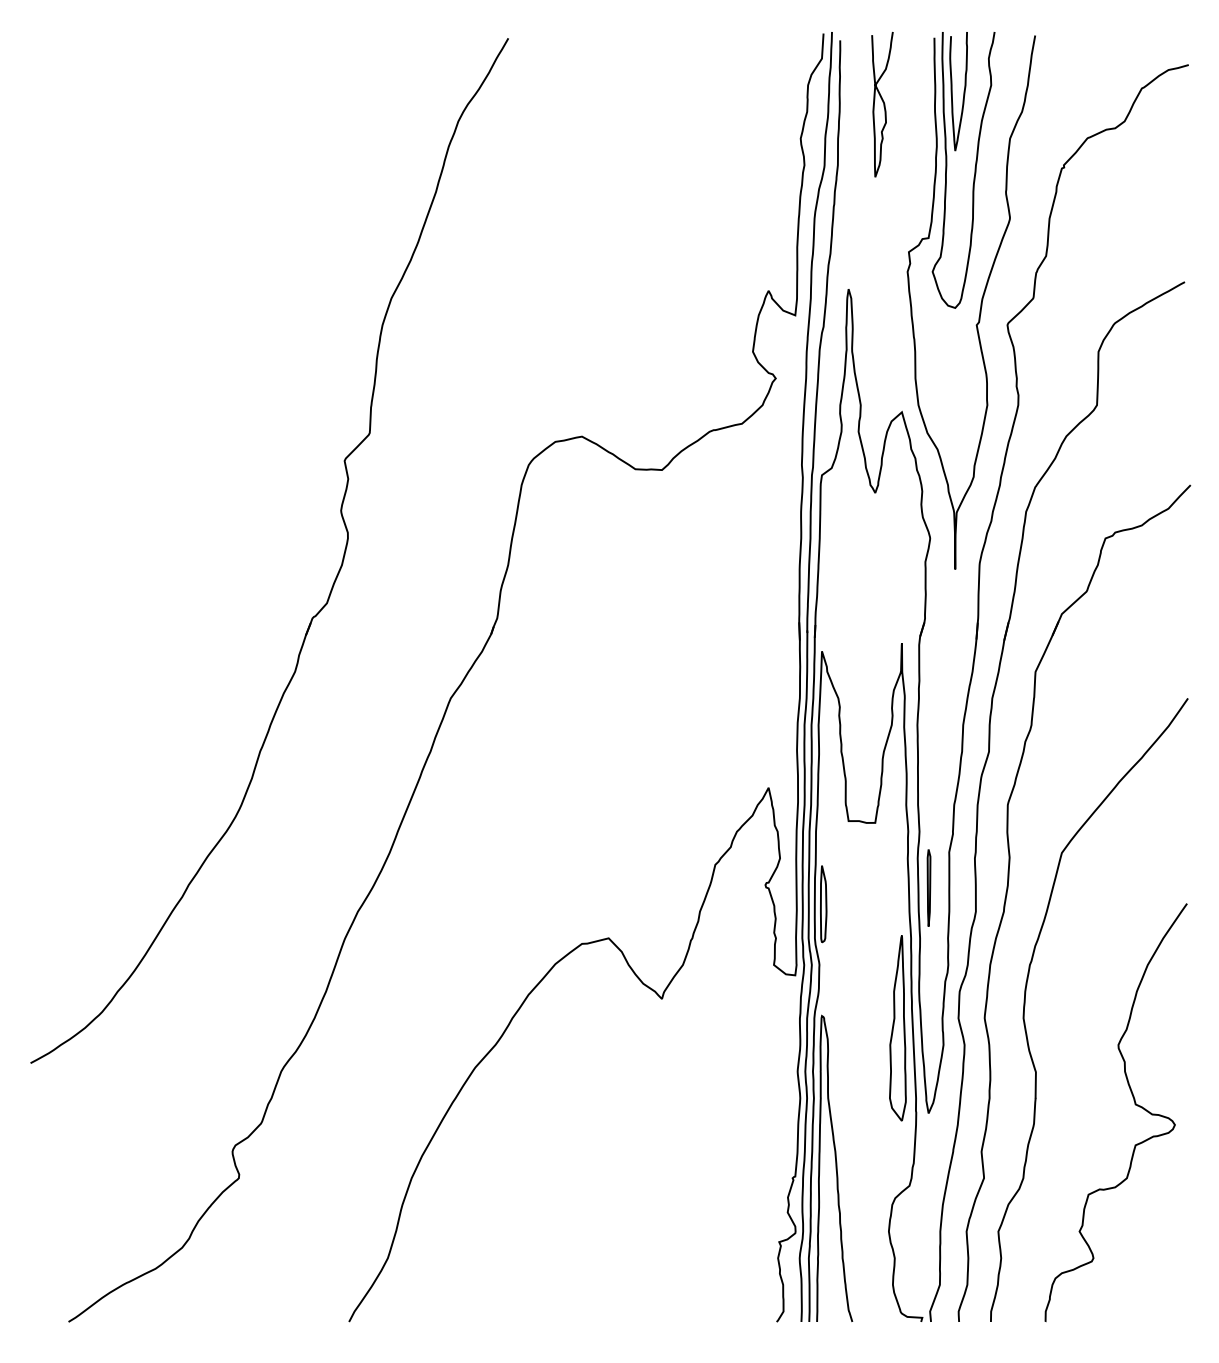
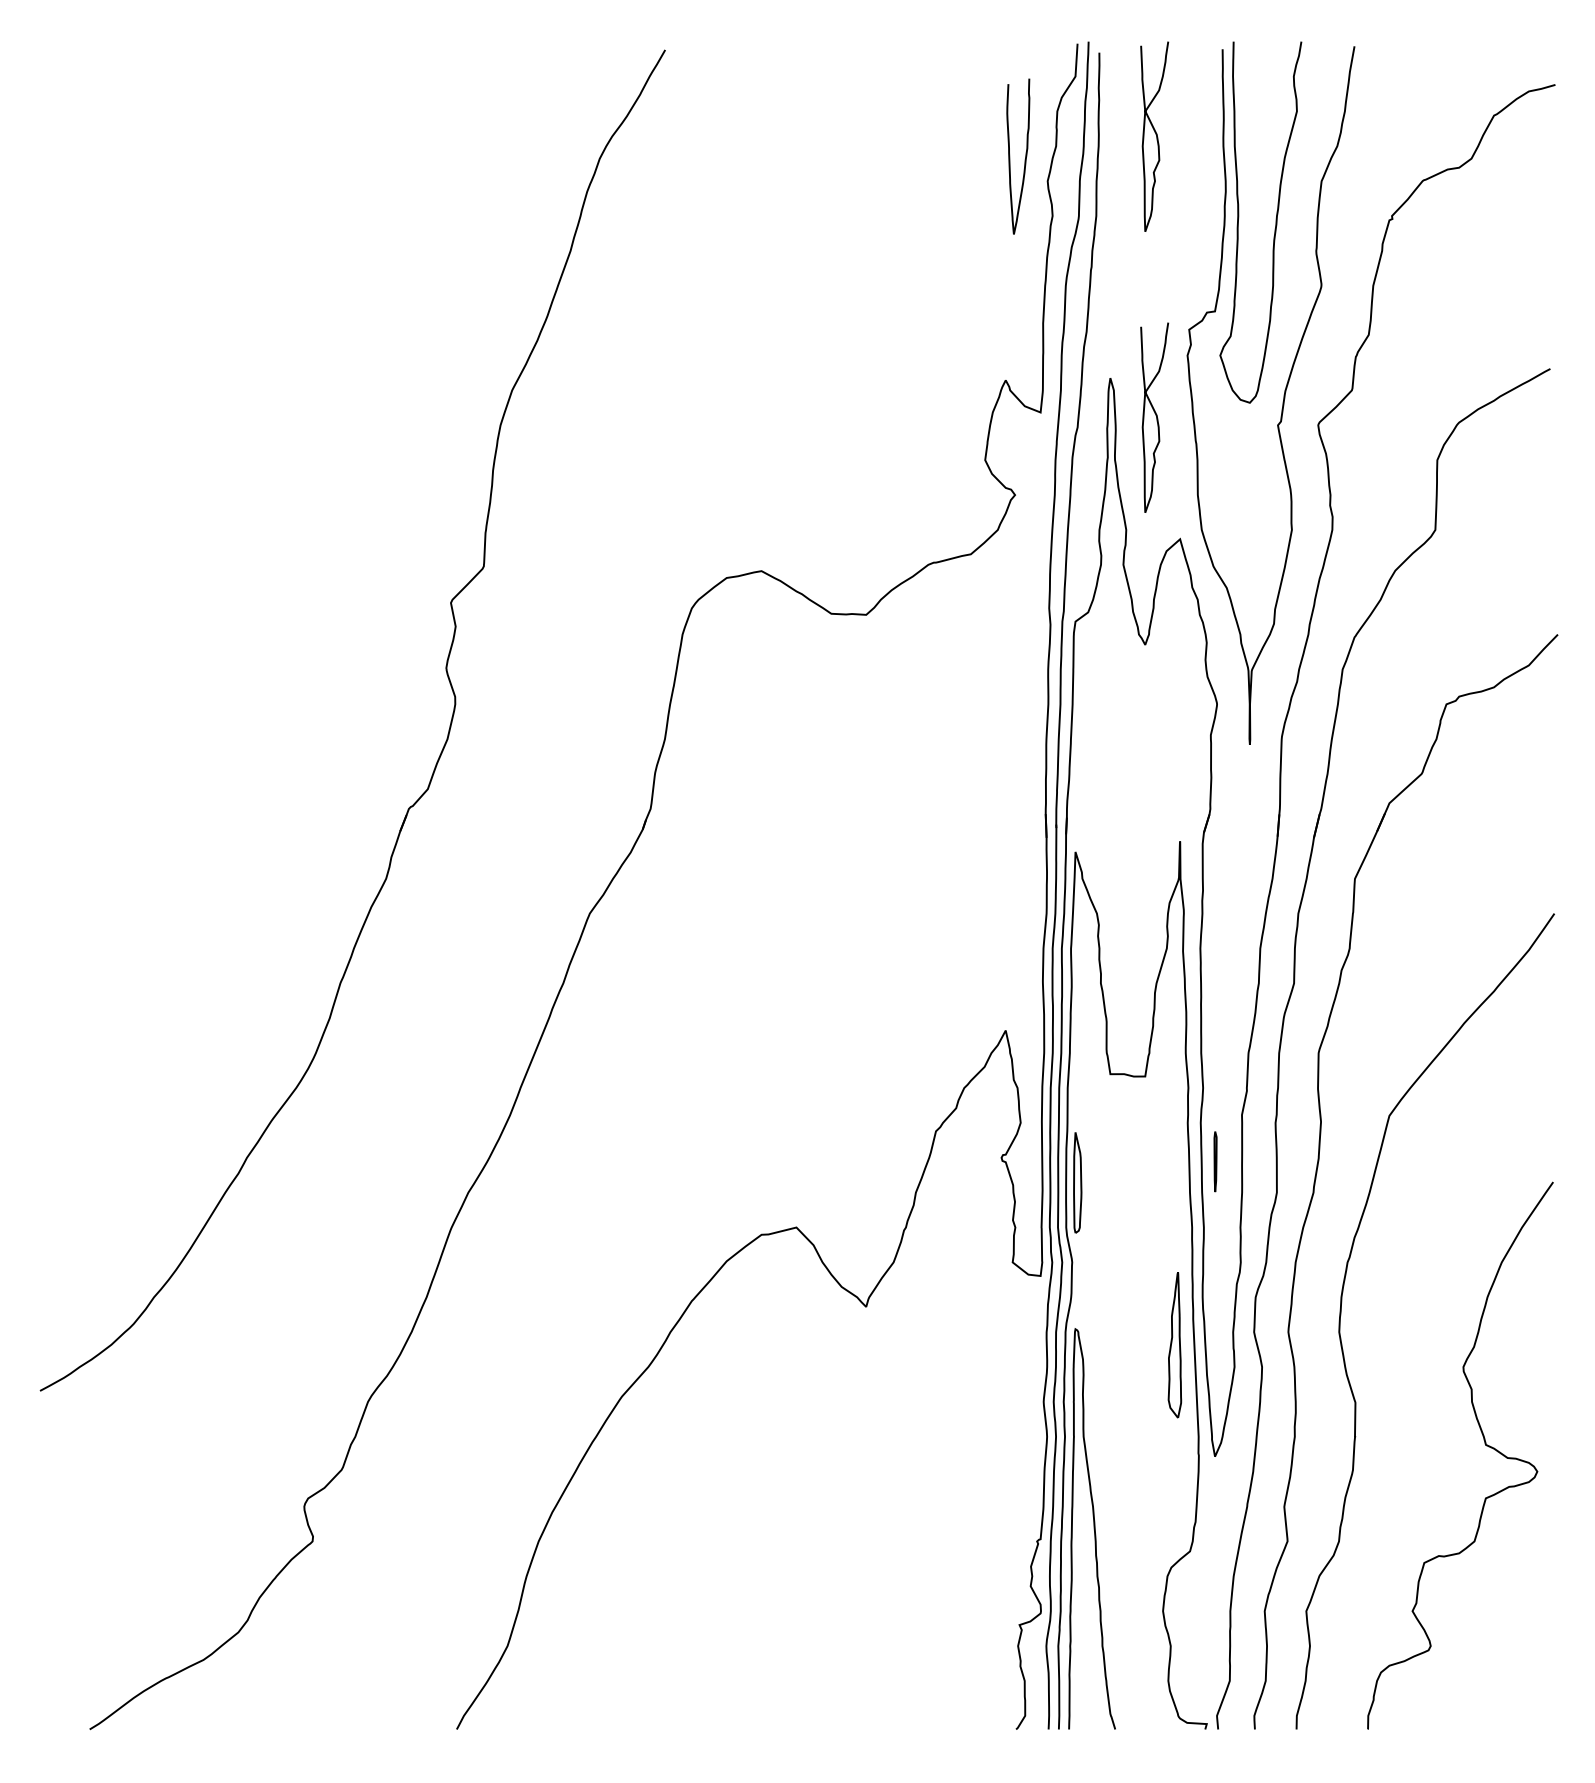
curve: (963, 93) -> (1024, 159), moved
curve: (883, 319) -> (1156, 417), added
part: (928, 887) -> (1215, 1161), size x0.6
part: (897, 1027) -> (1174, 1344), size x0.6

